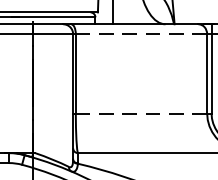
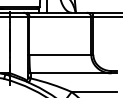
line: (141, 34) -> (60, 17), dashed -> solid
line: (141, 112) -> (60, 54), dashed -> solid

